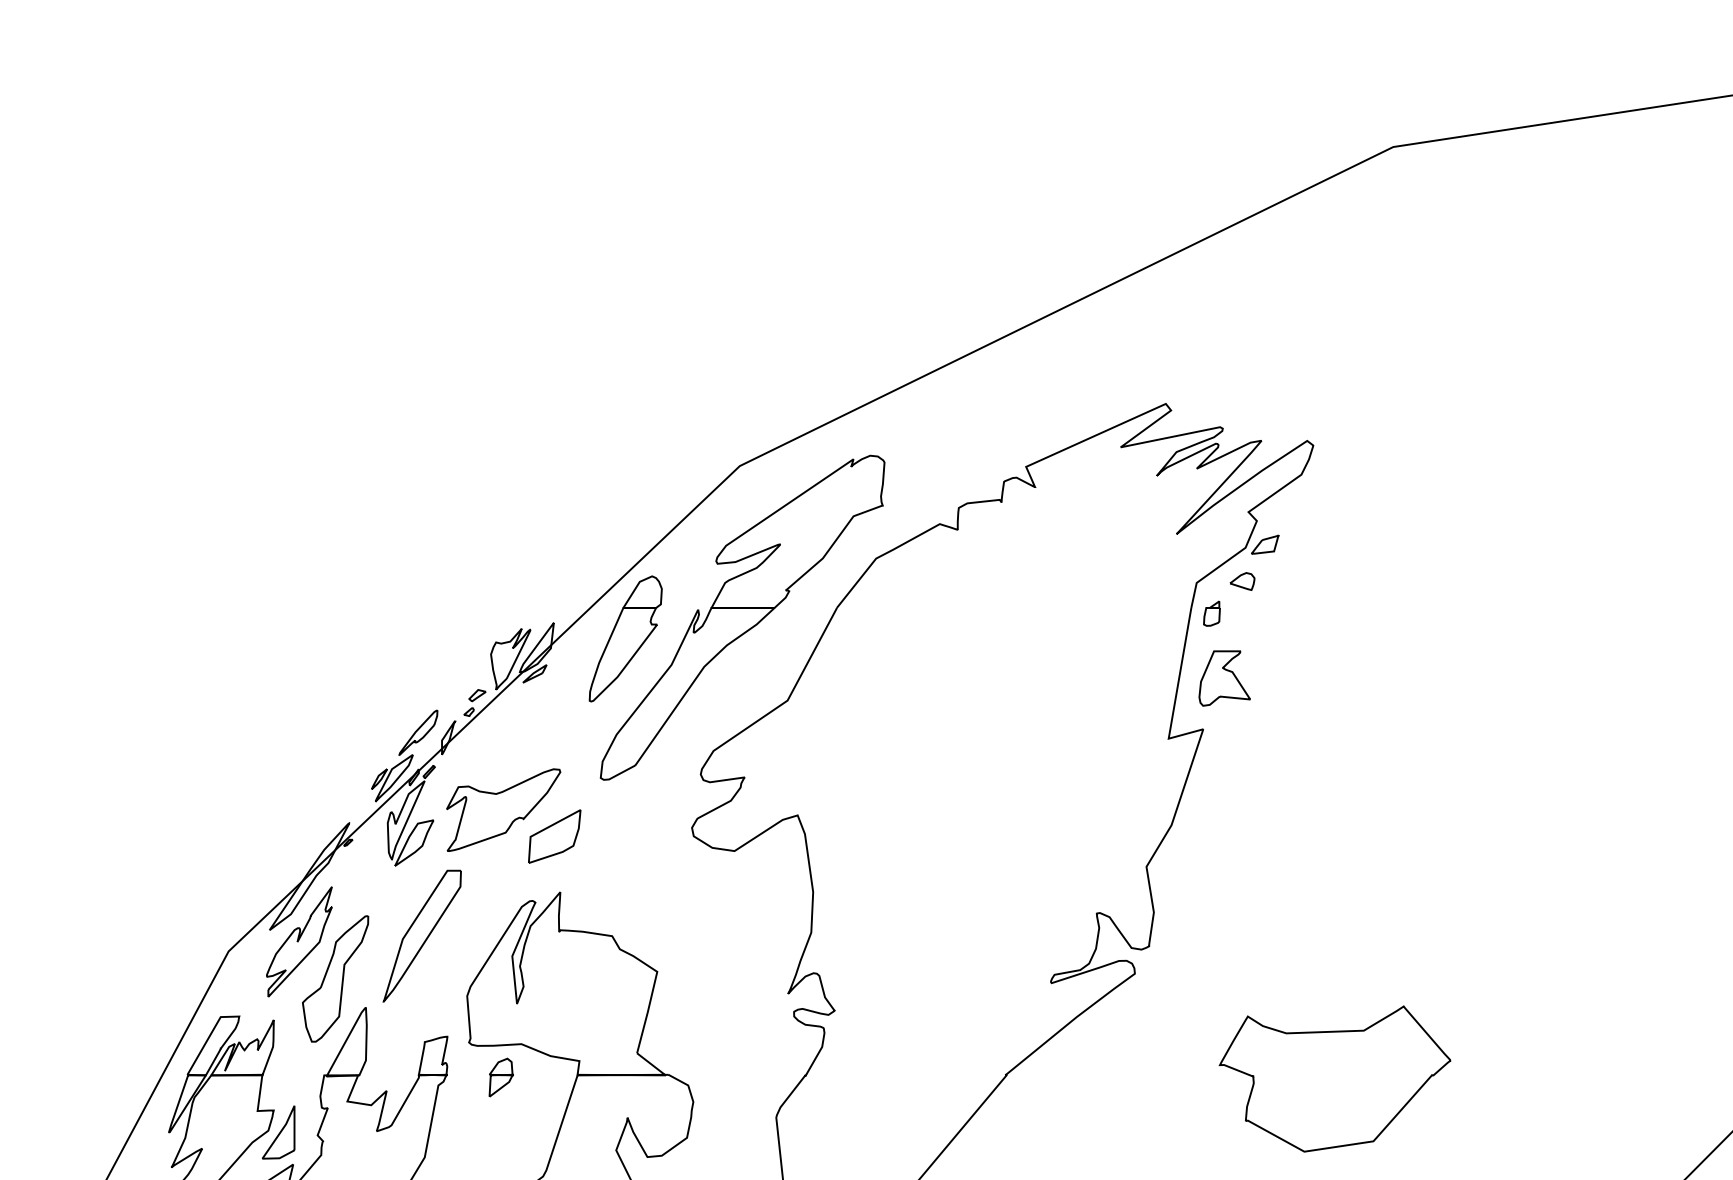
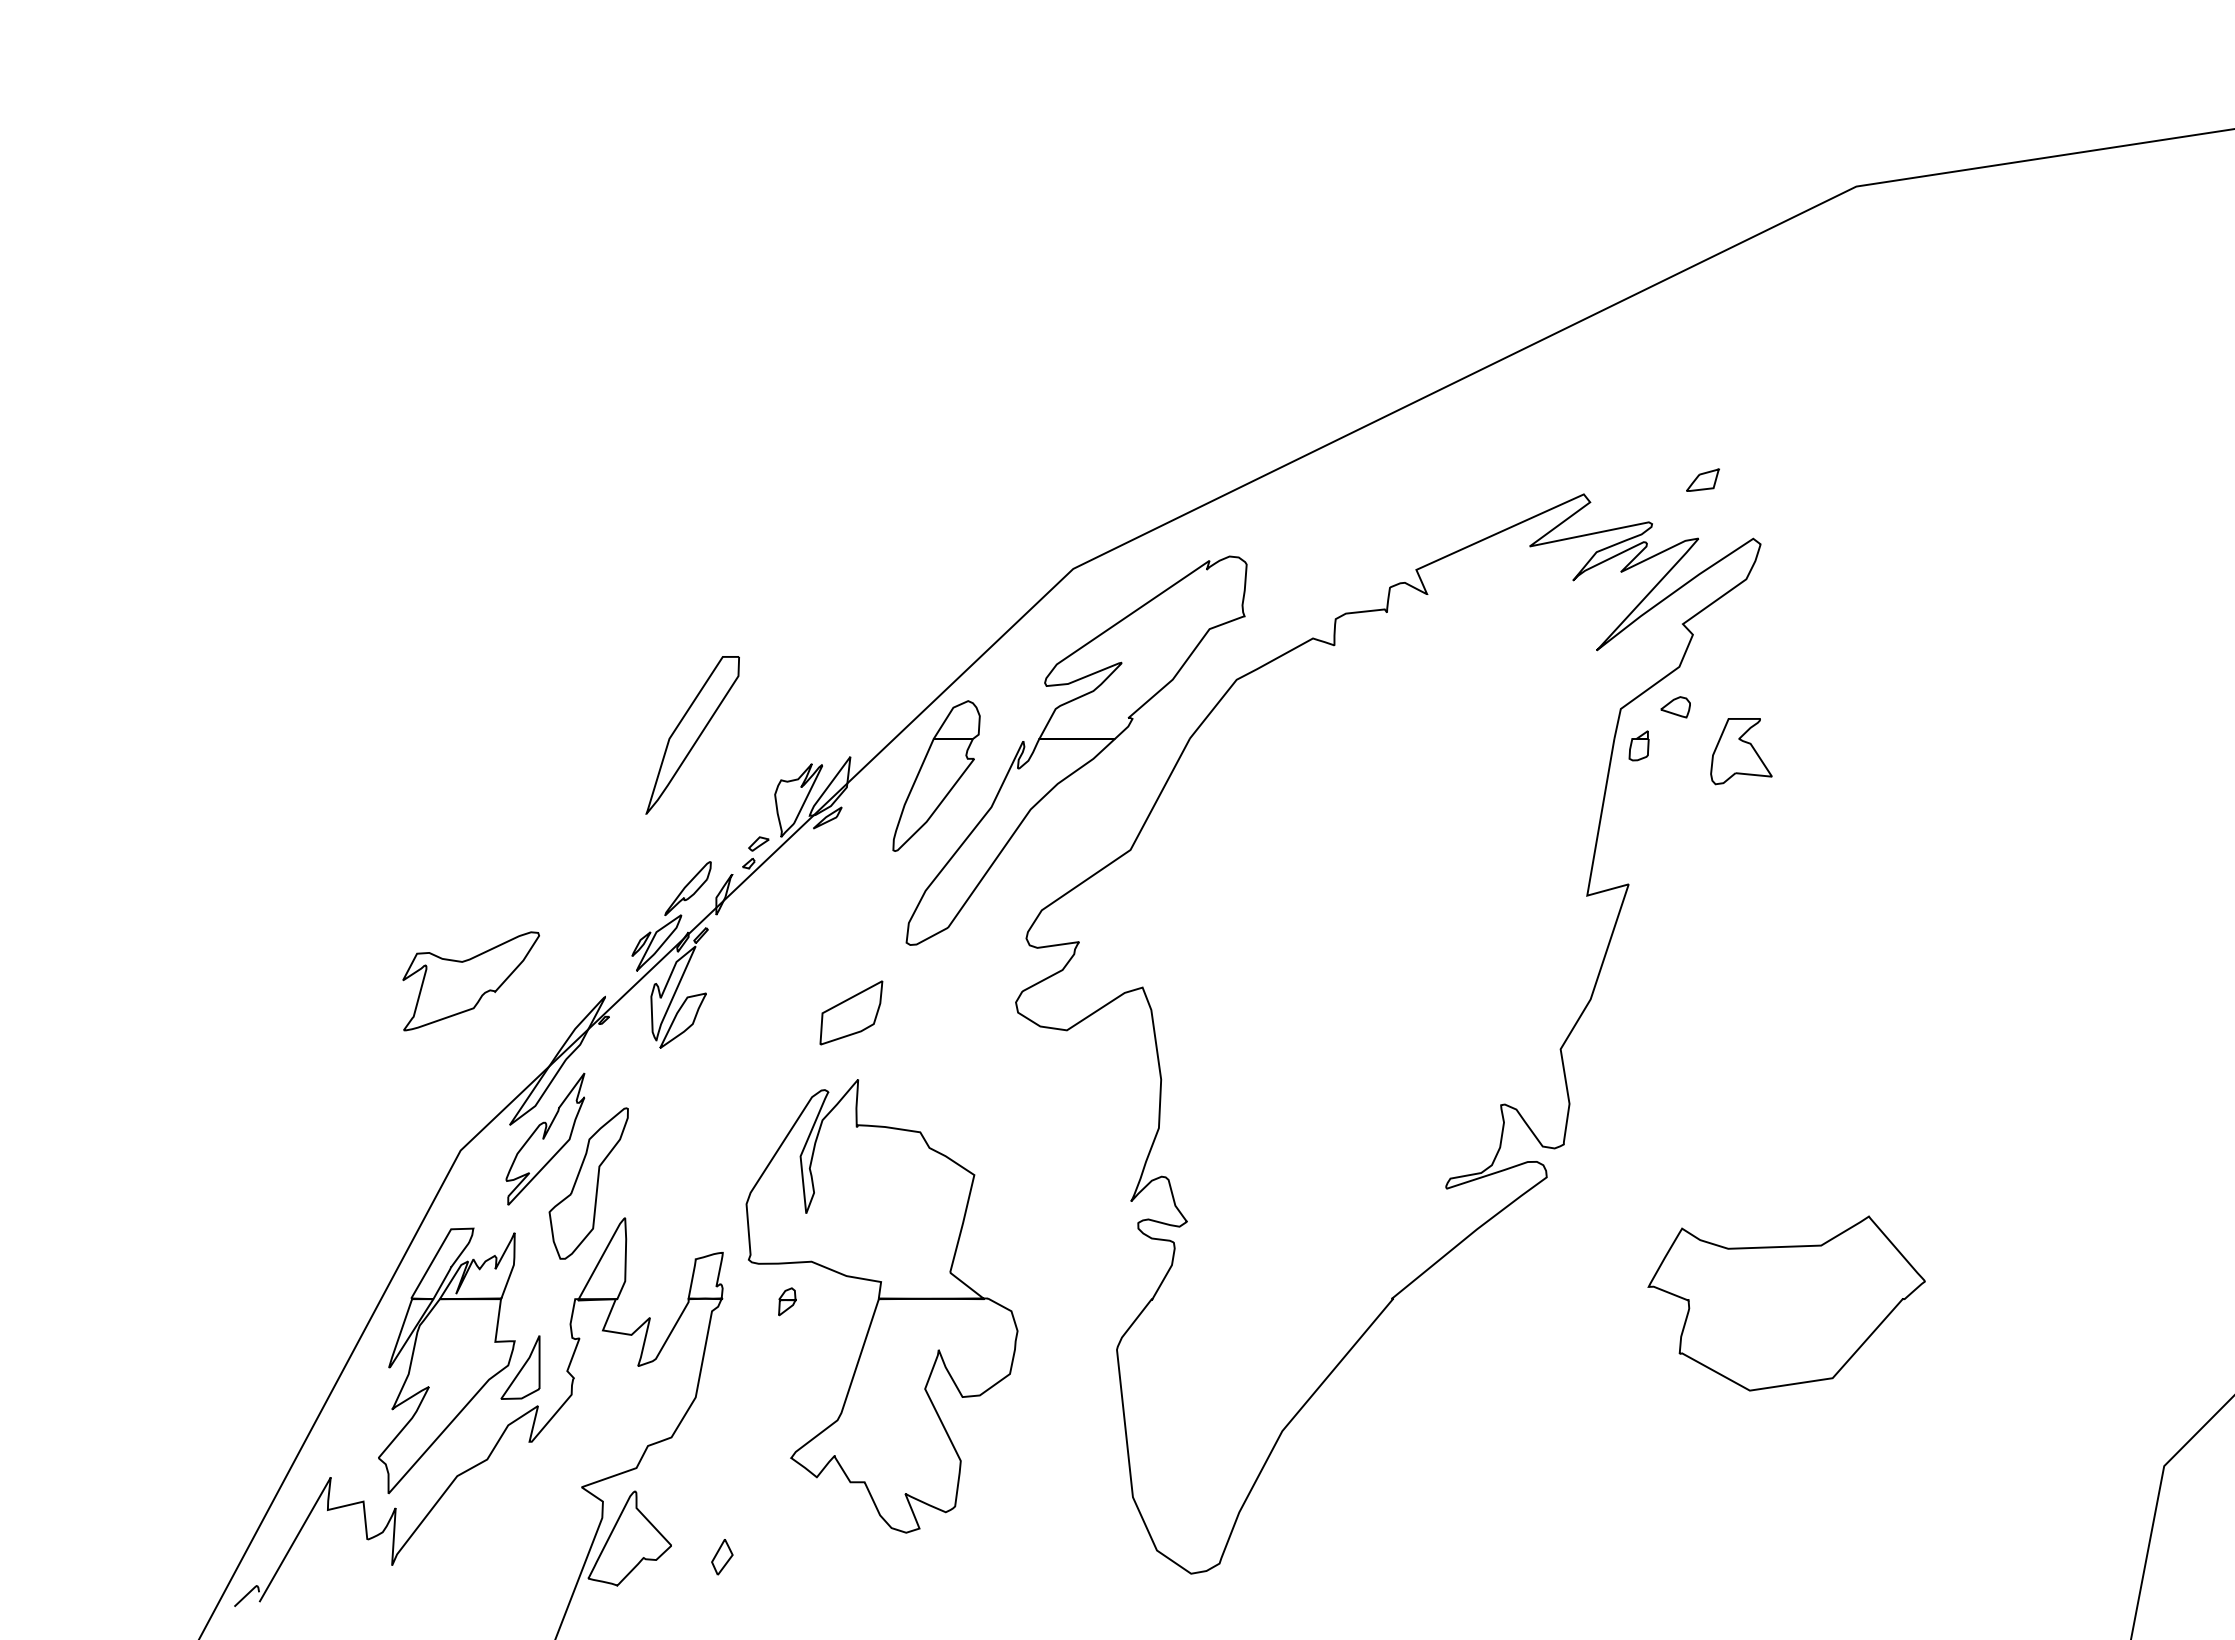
part: (1264, 544) -> (1702, 479), moved
part: (1224, 678) -> (1741, 751), moved
part: (503, 810) -> (470, 981), moved
part: (422, 936) -> (692, 735), moved
part: (501, 1077) -> (787, 1301), size x0.6

